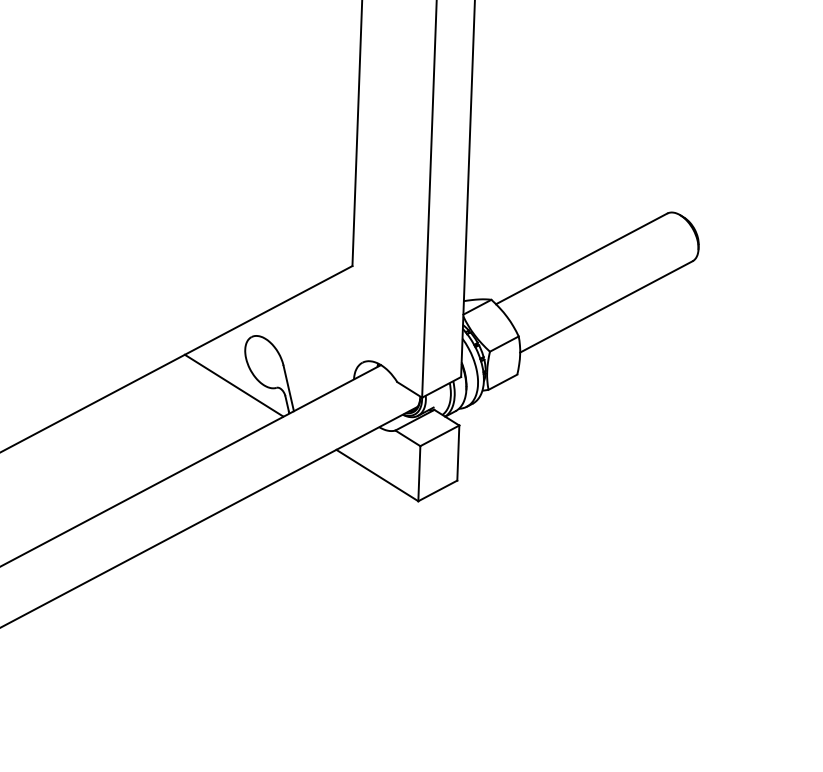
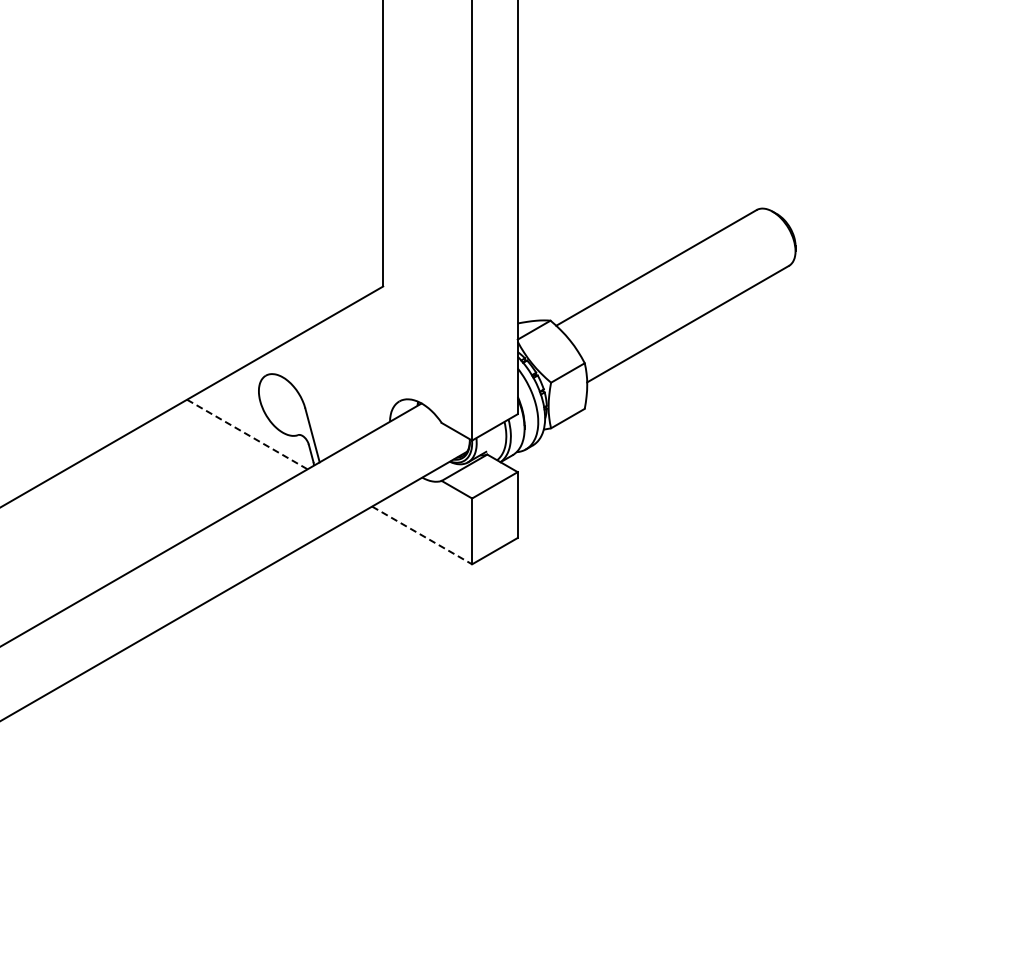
line: (234, 385) -> (247, 434), solid -> dashed
line: (377, 475) -> (422, 535), solid -> dashed

